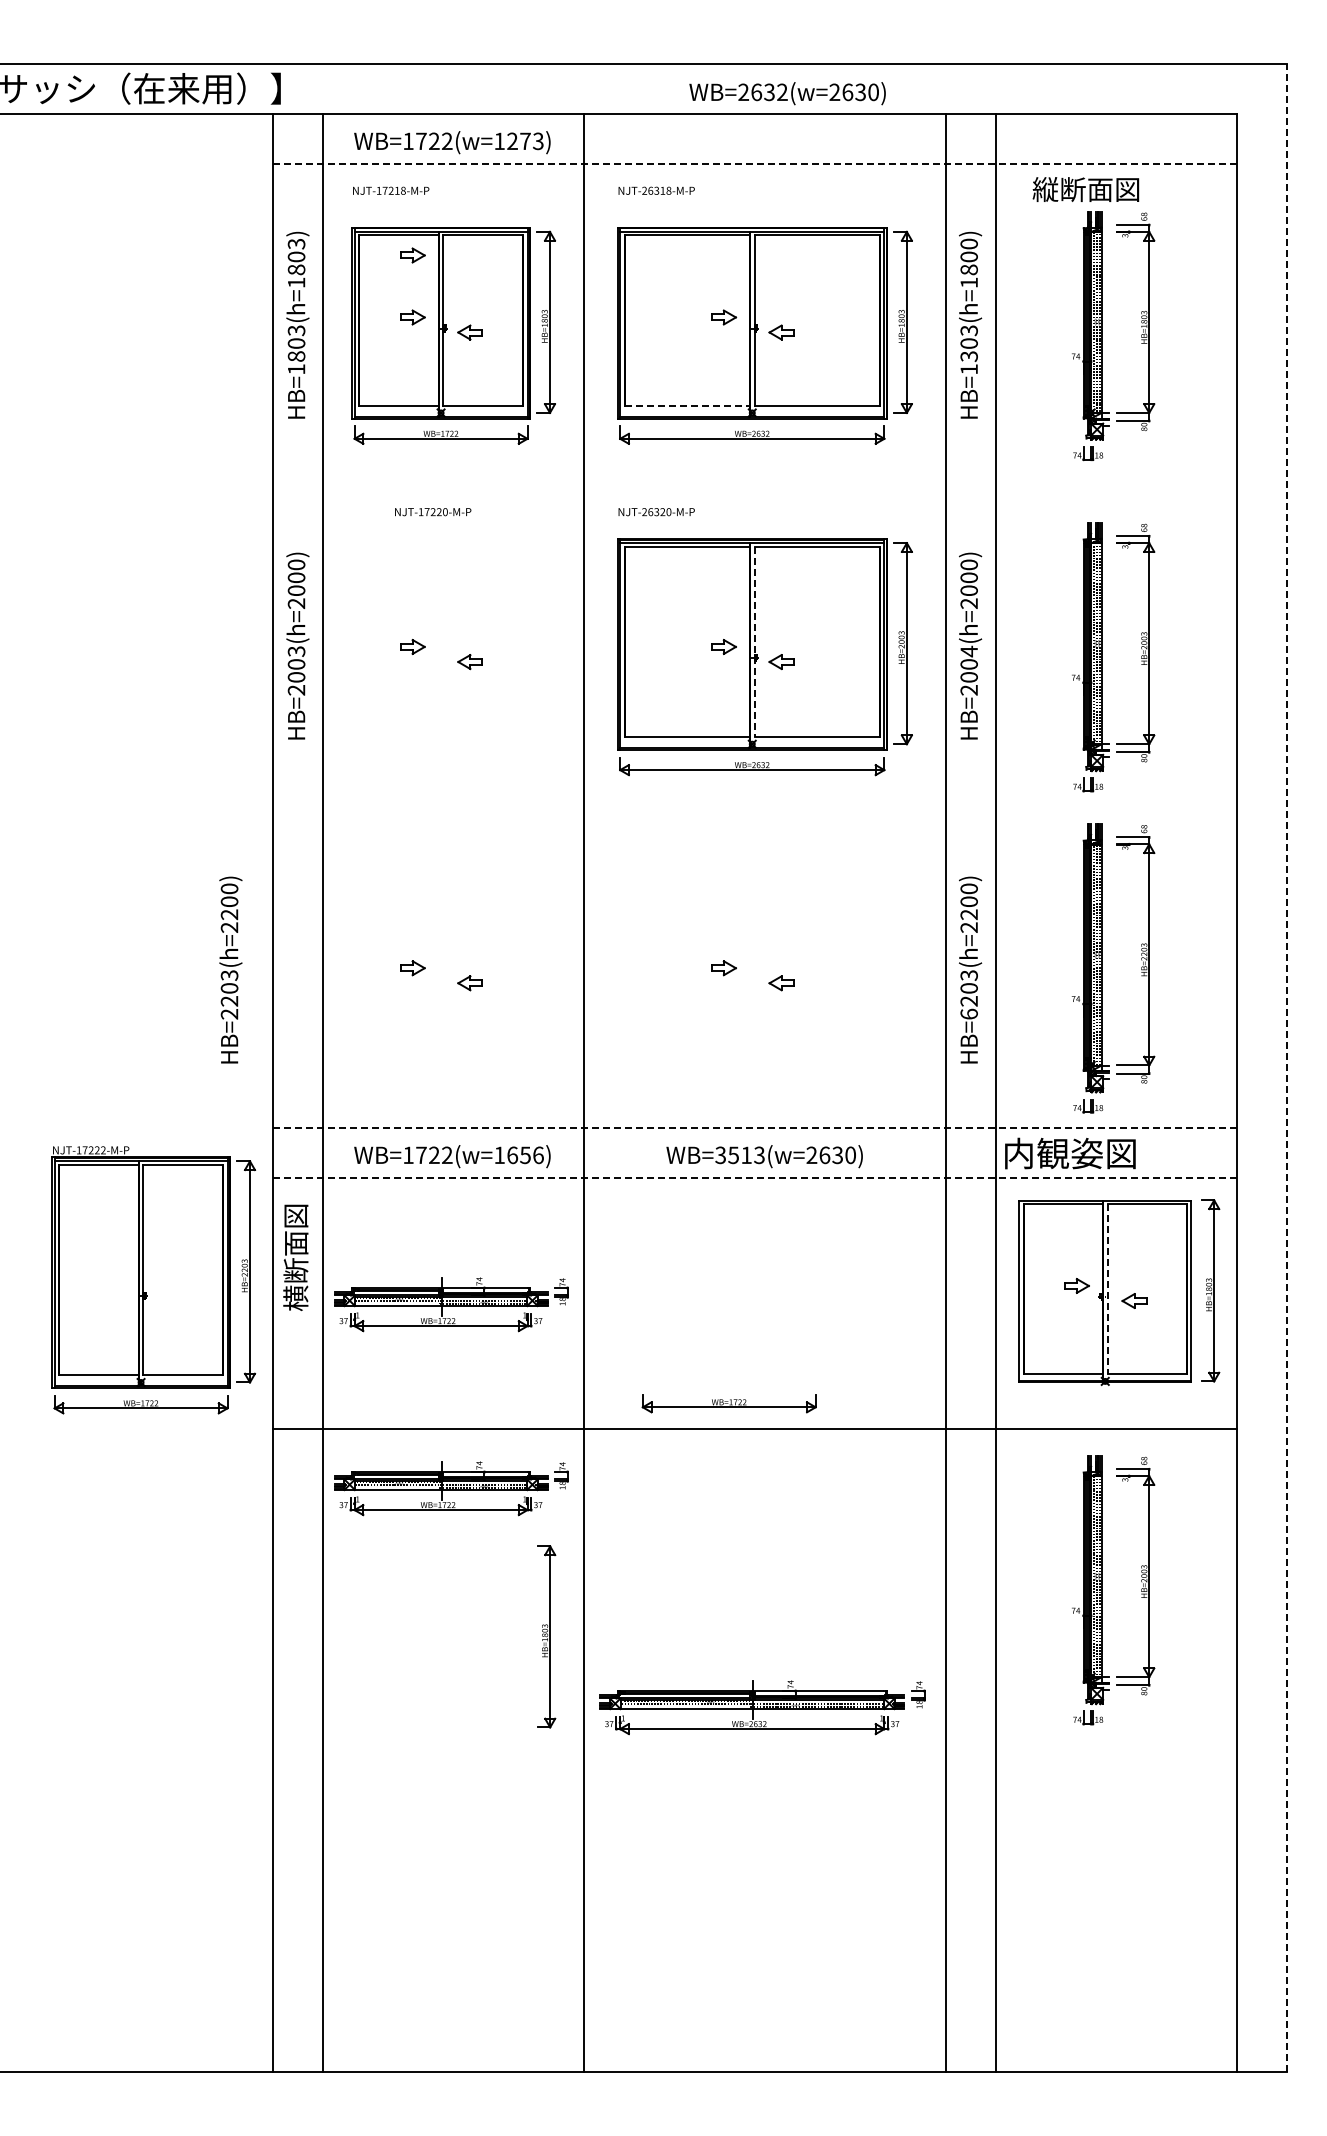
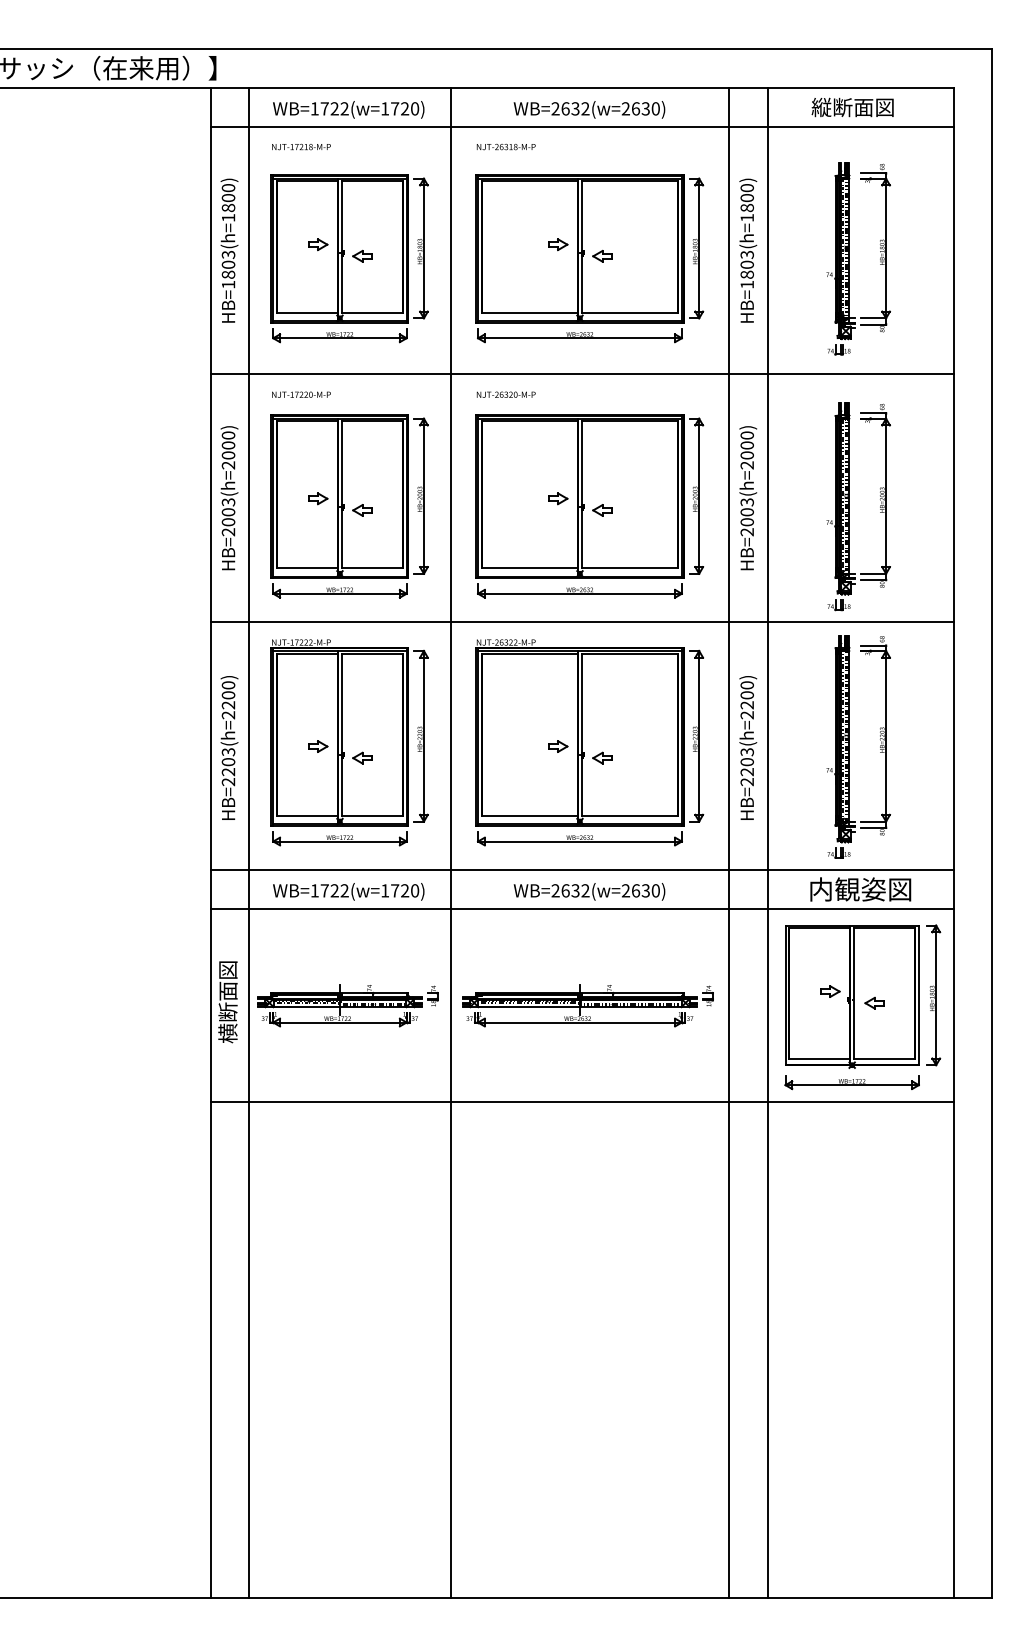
text: (787, 93) -> (589, 109), moved
text: (525, 140) -> (405, 108), WB=1722(w=1273) -> WB=1722(w=1720)
line: (755, 164) -> (582, 126), dashed -> solid
text: (1085, 189) -> (852, 107), moved
text: (296, 243) -> (228, 187), HB=1803(h=1803) -> HB=1803(h=1800)
part: (412, 255) -> (317, 196), removed
text: (968, 356) -> (746, 274), HB=1303(h=1800) -> HB=1803(h=1800)
line: (687, 405) -> (530, 312), dashed -> solid
line: (754, 485) -> (581, 374), added
text: (433, 512) -> (301, 395), moved
line: (754, 642) -> (581, 495), dashed -> solid
text: (968, 651) -> (746, 502), HB=2004(h=2000) -> HB=2003(h=2000)
part: (453, 657) -> (349, 506), added
line: (754, 806) -> (581, 621), added
part: (764, 963) -> (589, 742), added
text: (230, 969) -> (229, 747), moved
text: (968, 1013) -> (746, 781), HB=6203(h=2200) -> HB=2203(h=2200)
line: (1287, 1068) -> (992, 823), dashed -> solid
line: (755, 1128) -> (582, 870), dashed -> solid
text: (1070, 1153) -> (860, 889), moved
text: (525, 1155) -> (405, 890), WB=1722(w=1656) -> WB=1722(w=1720)
text: (739, 1155) -> (570, 890), WB=3513(w=2630) -> WB=2632(w=2630)
line: (755, 1178) -> (582, 908), dashed -> solid
text: (295, 1257) -> (227, 1002), moved
part: (153, 1280) -> (349, 742), moved
line: (1107, 1289) -> (853, 994), dashed -> solid
part: (728, 1403) -> (851, 1082), moved
part: (451, 1488) -> (348, 1147), removed
part: (1102, 1590) -> (850, 1226), removed
part: (546, 1636) -> (421, 1261), removed
part: (762, 1707) -> (587, 1005), moved

